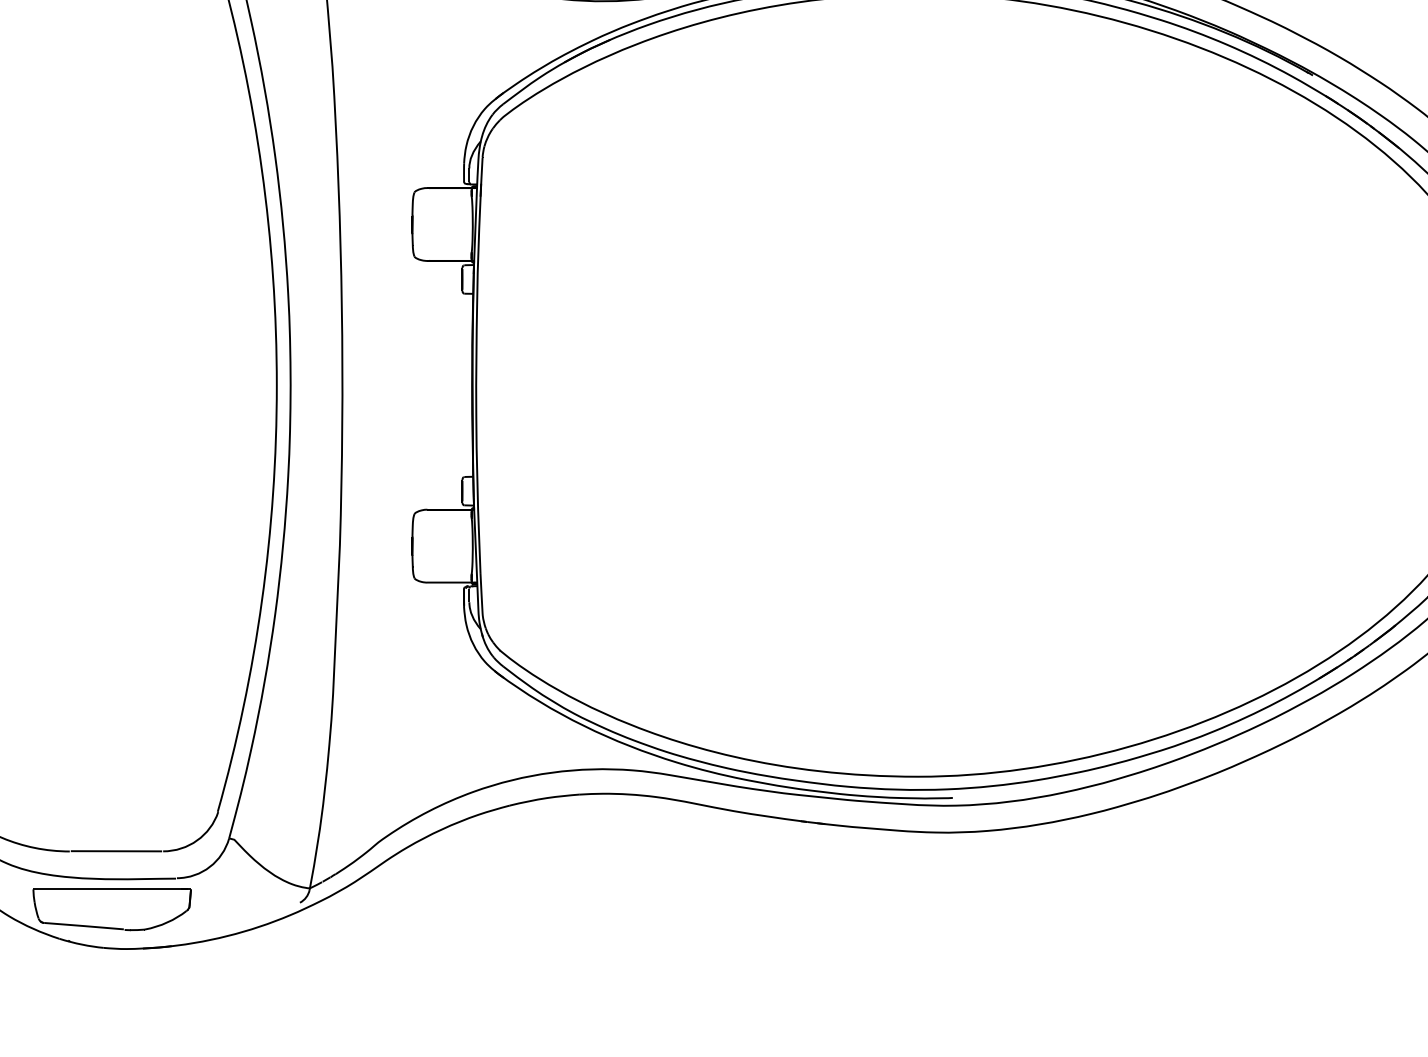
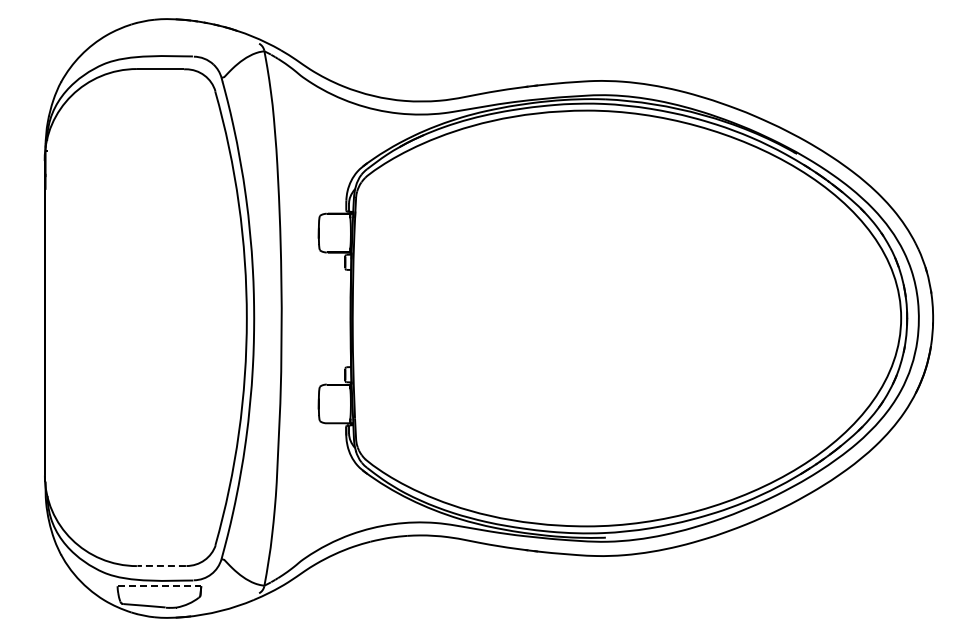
line: (116, 850) -> (161, 565), solid -> dashed
line: (112, 889) -> (159, 586), solid -> dashed

